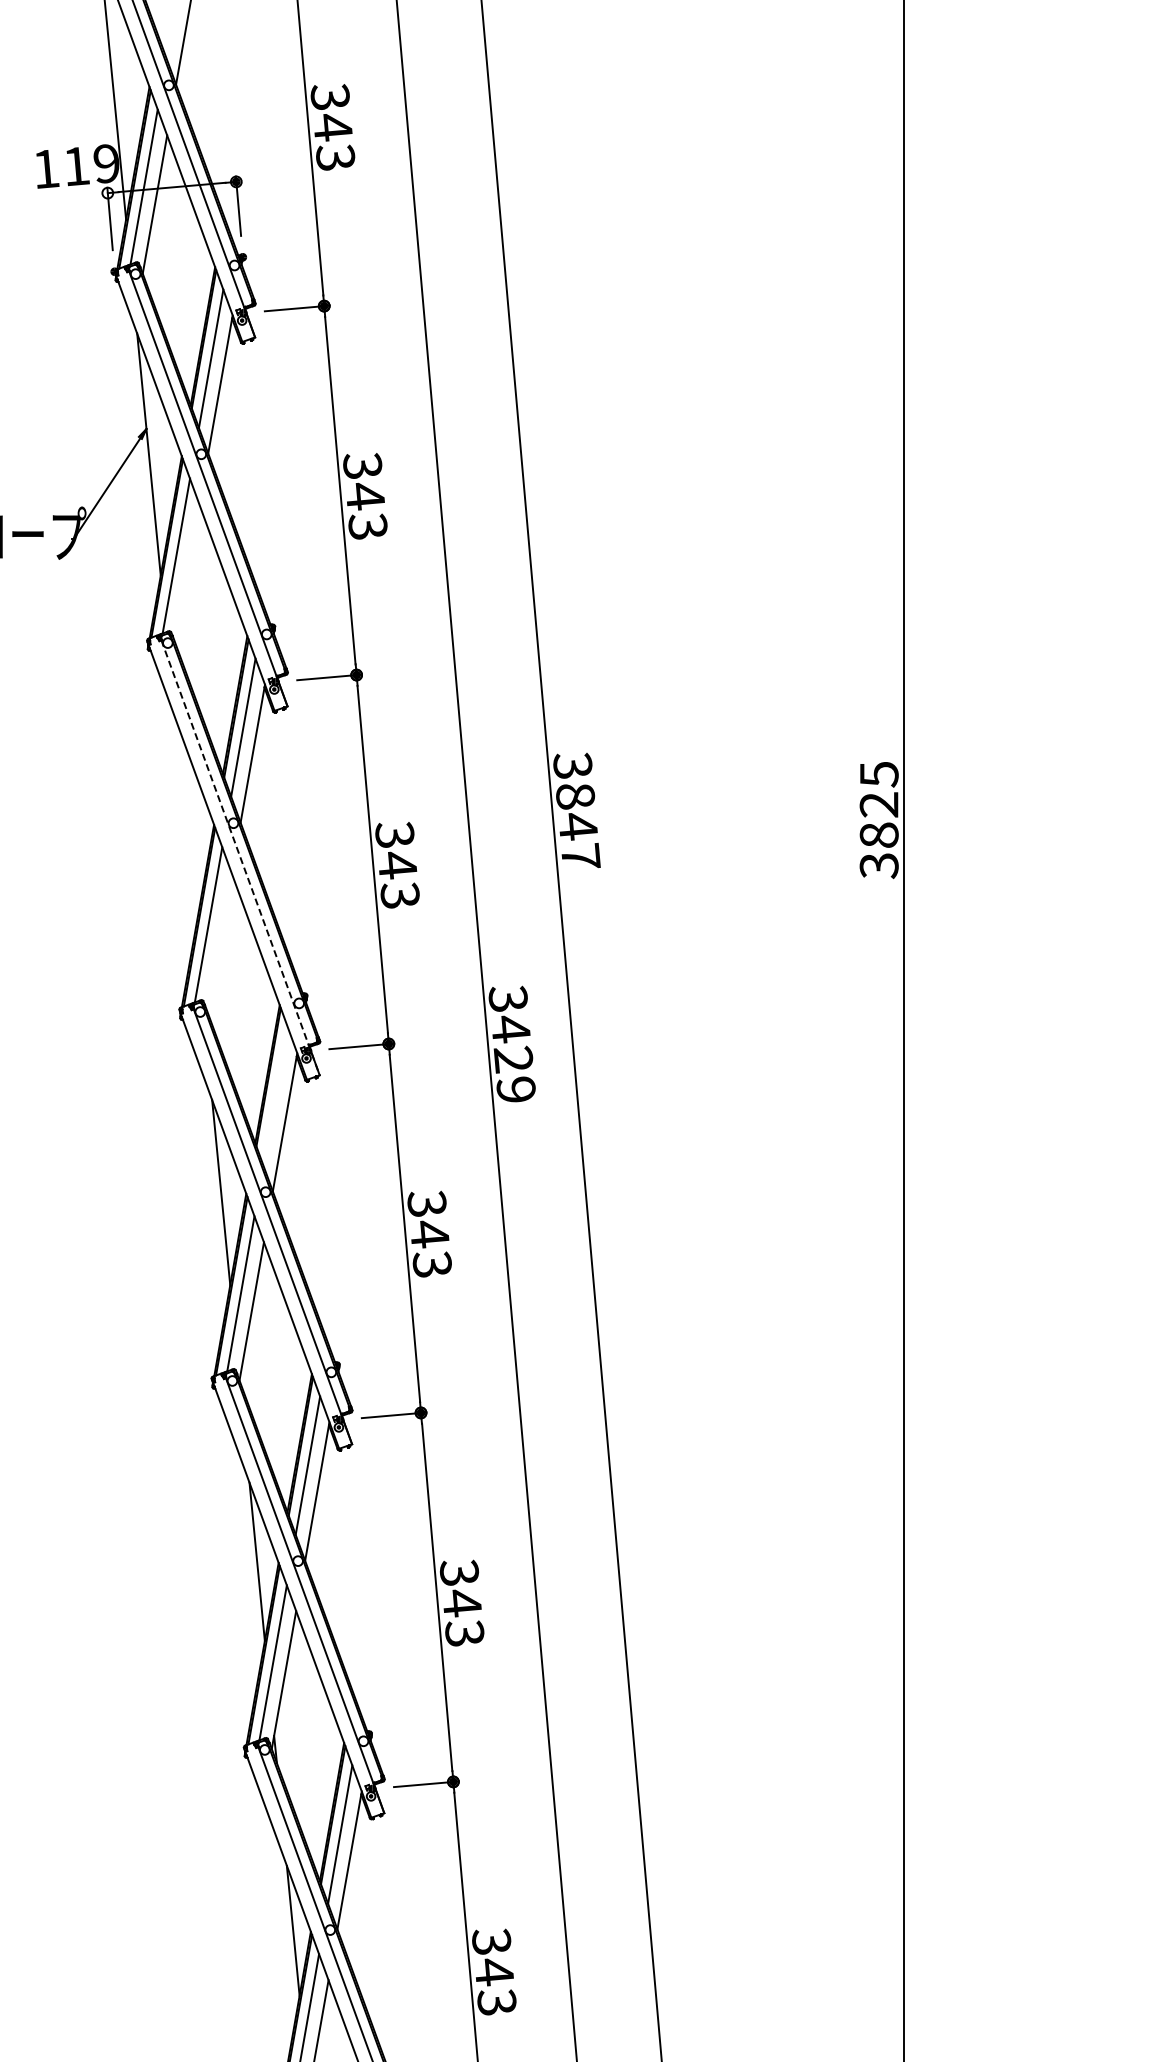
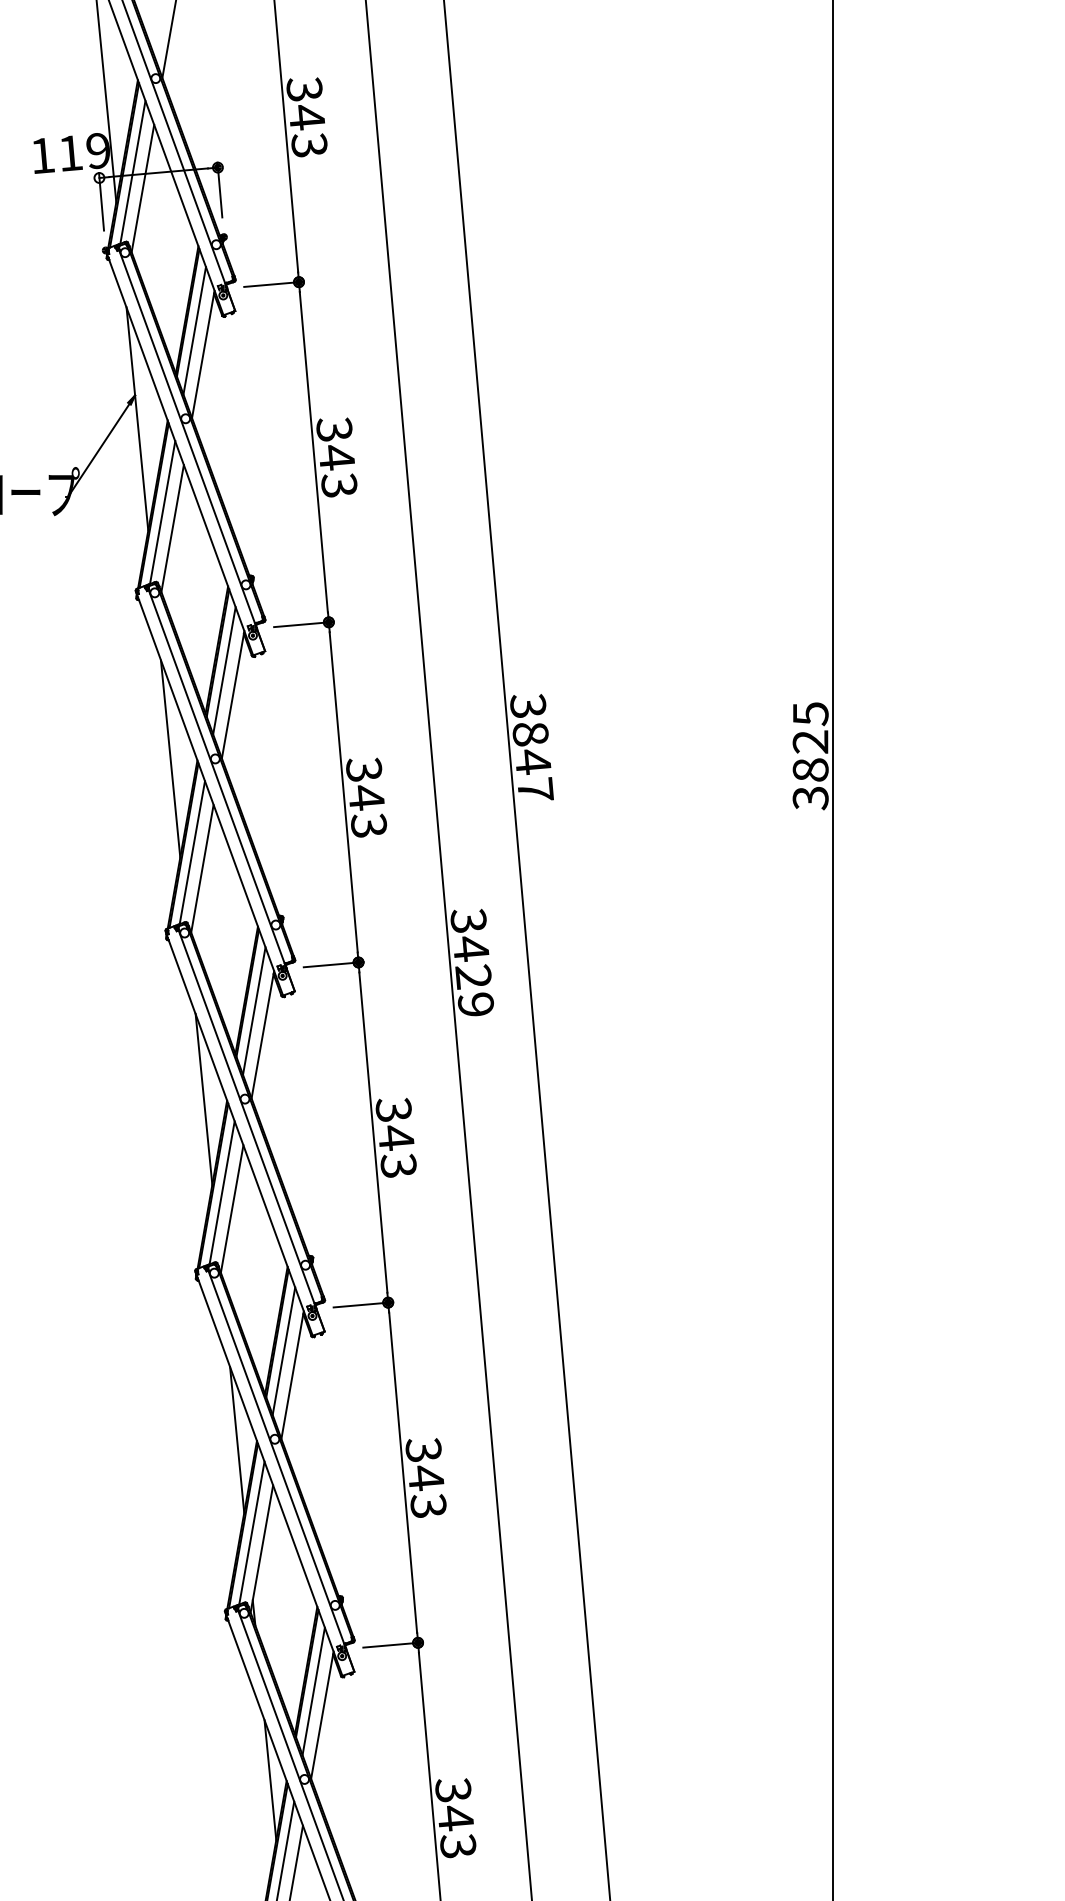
line: (186, 573) -> (171, 528), added
line: (184, 823) -> (170, 759), added
line: (240, 858) -> (221, 791), dashed -> solid
line: (219, 942) -> (202, 868), added
line: (275, 1096) -> (254, 1010), added

